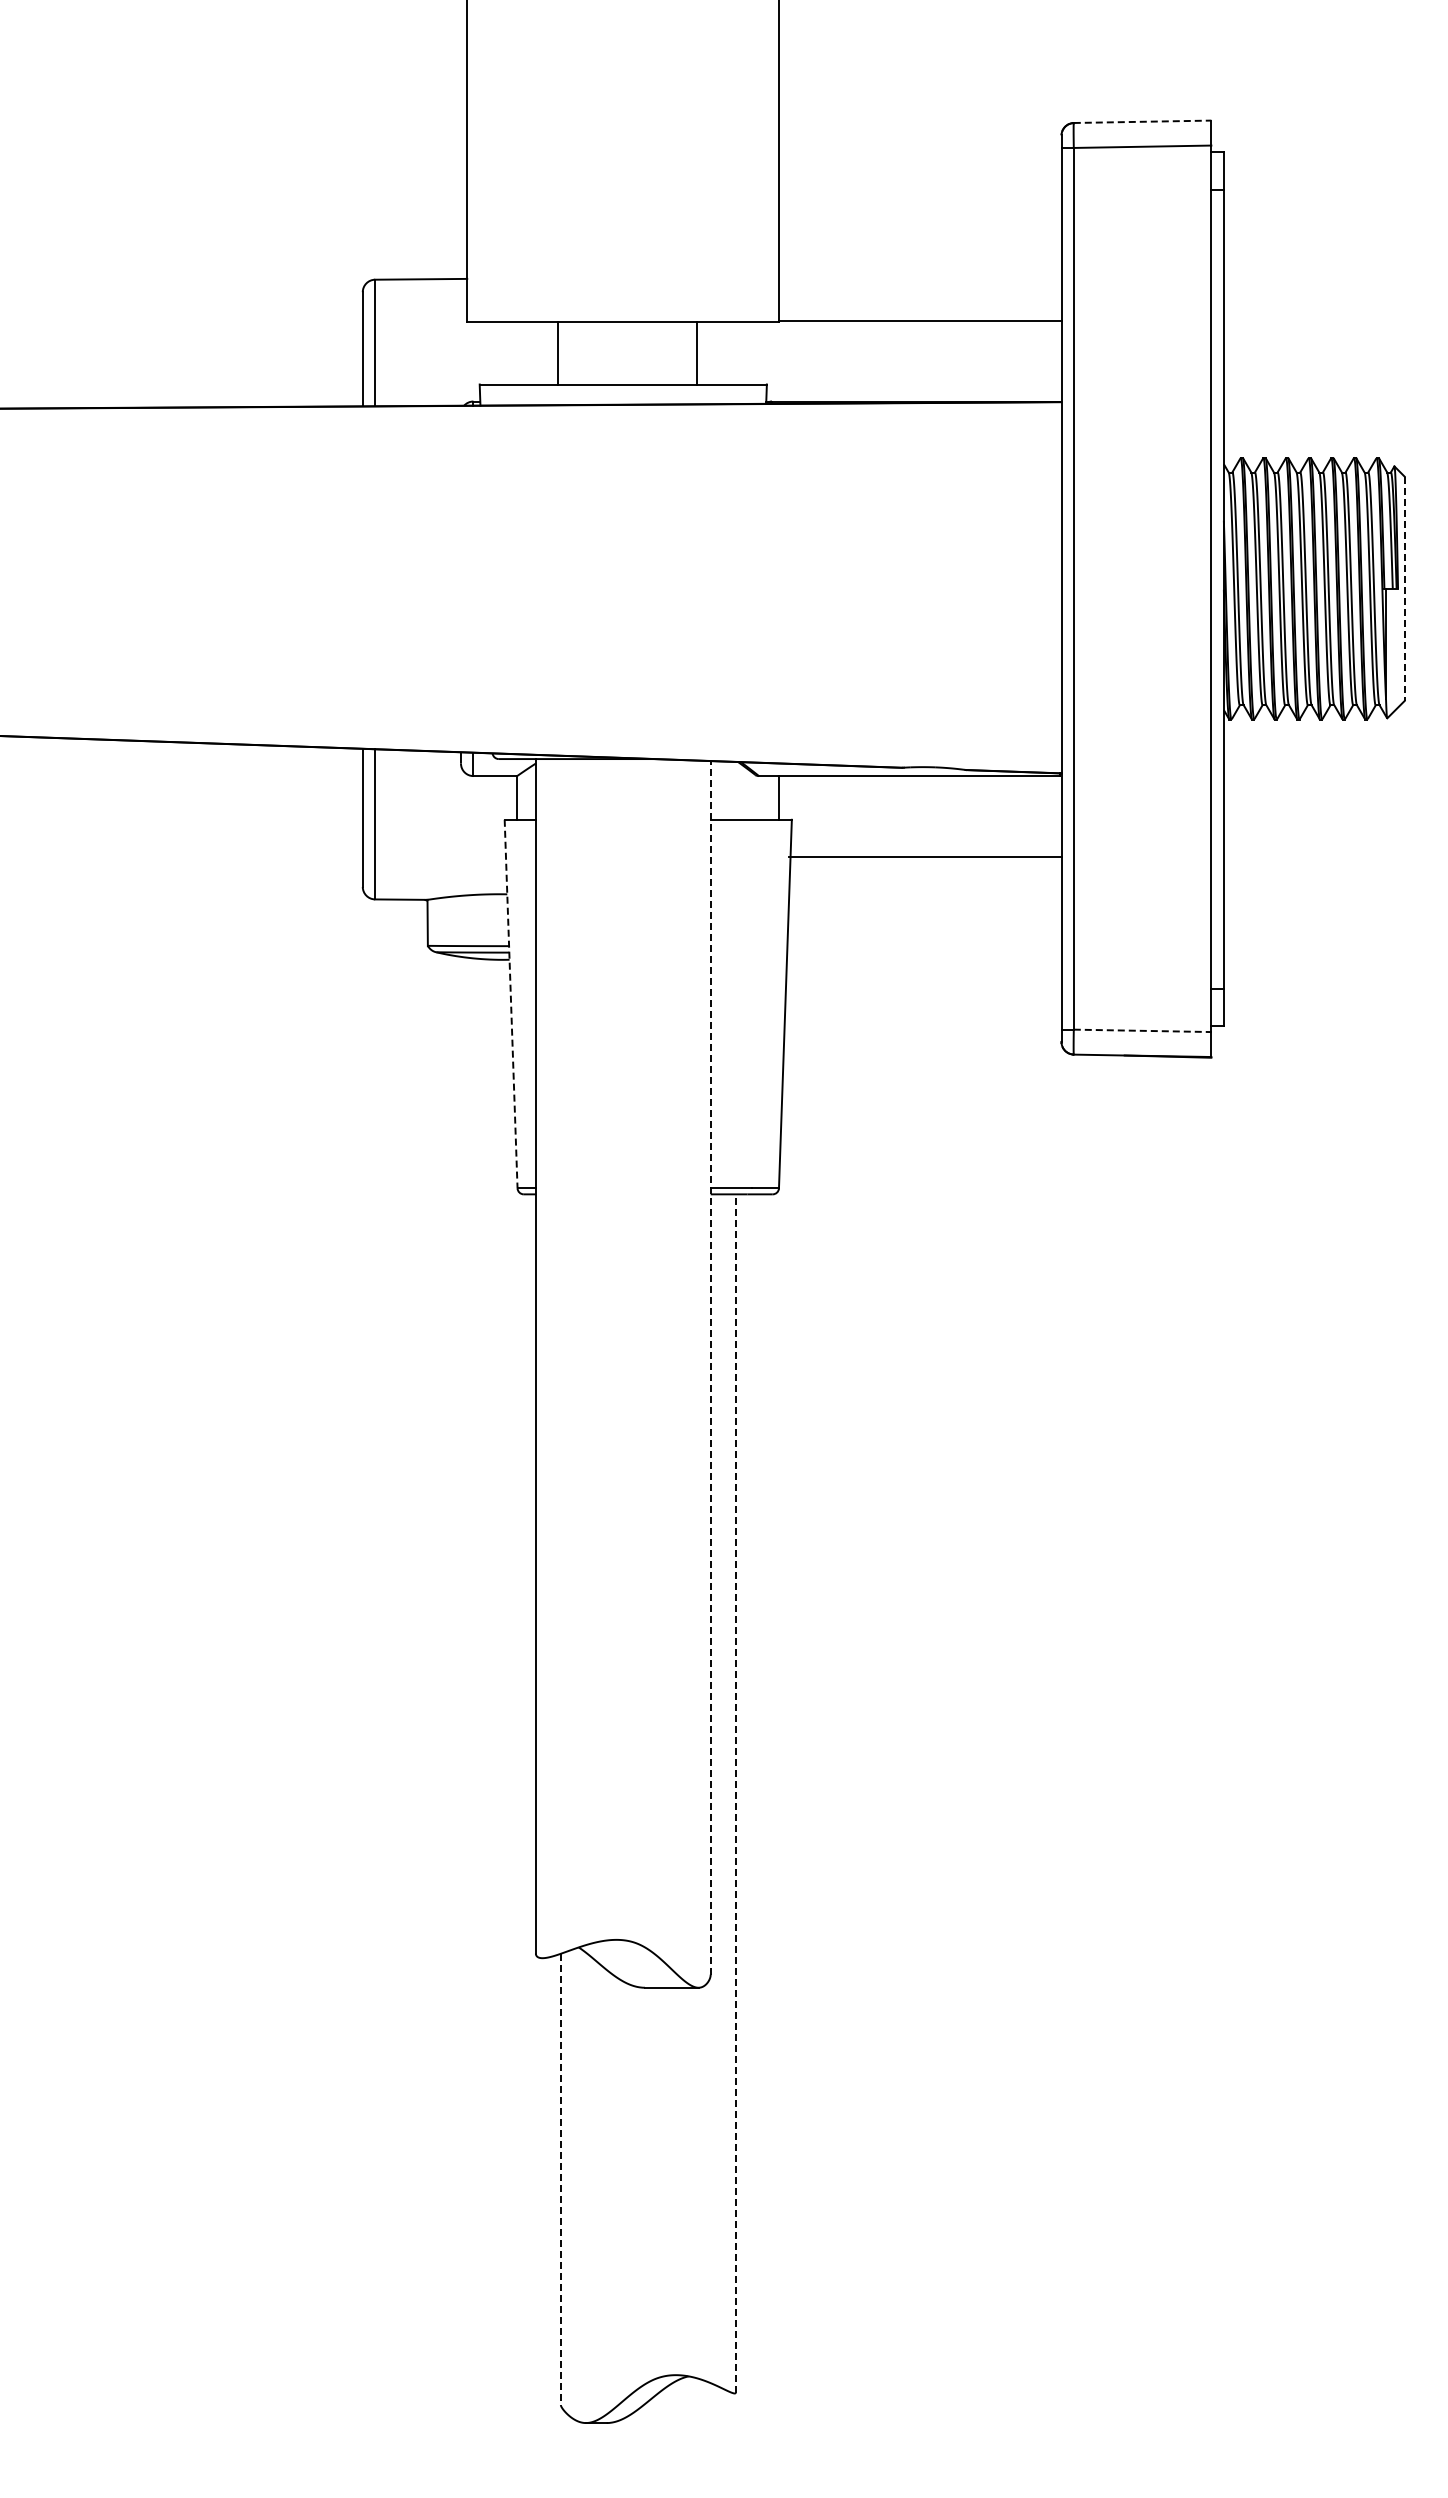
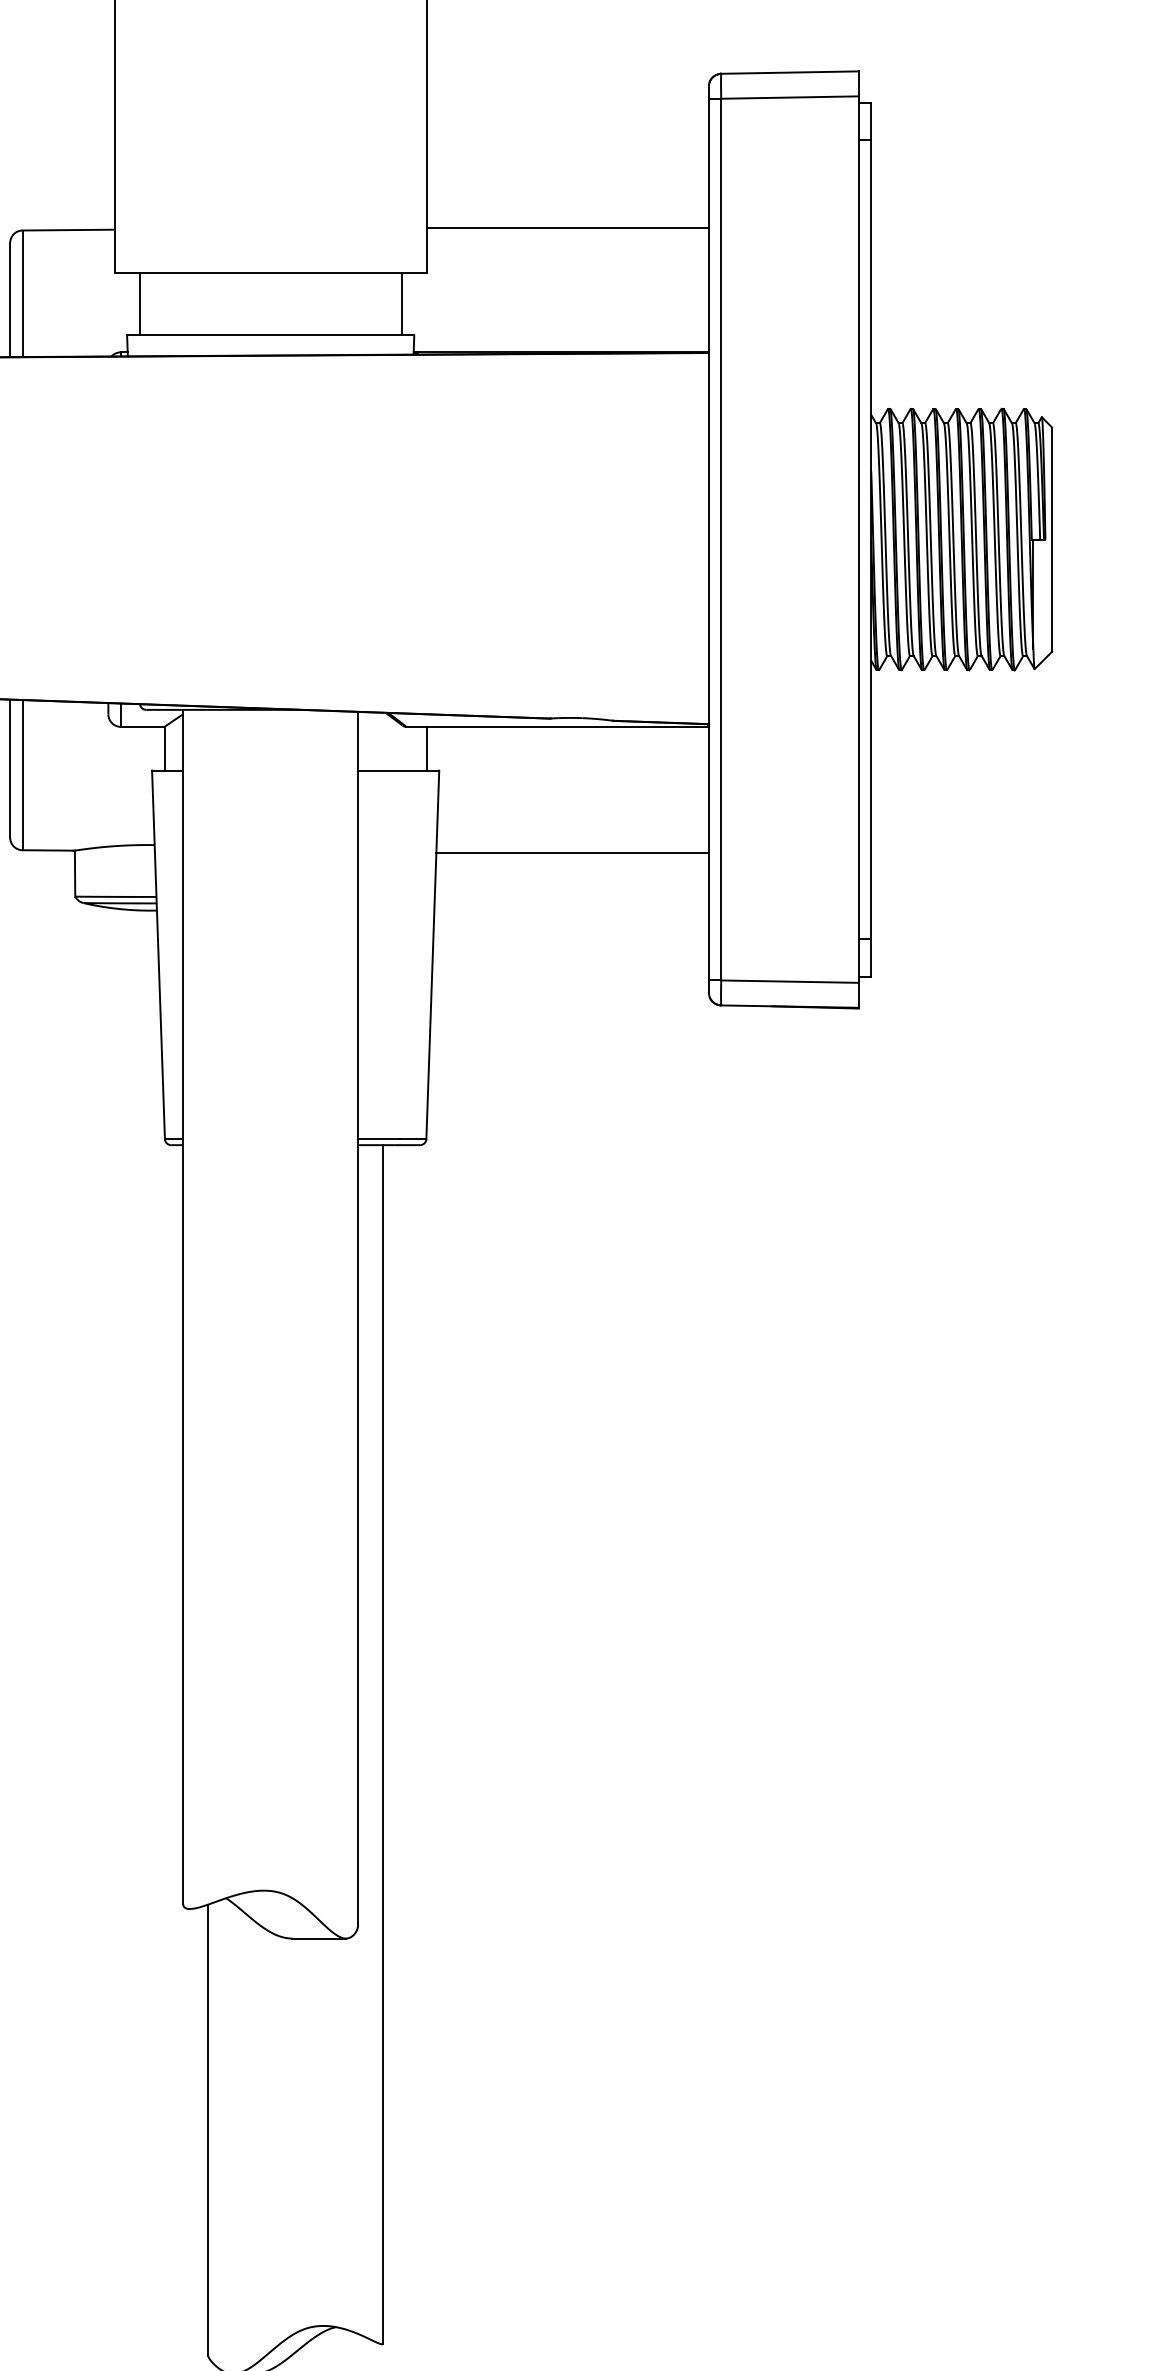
line: (1142, 121) -> (789, 72), dashed -> solid
line: (920, 321) -> (567, 228), moved
line: (558, 353) -> (139, 304), moved
line: (697, 353) -> (401, 304), moved
line: (1404, 589) -> (1051, 540), dashed -> solid
line: (924, 856) -> (571, 852), moved
line: (511, 1004) -> (158, 955), dashed -> solid
line: (1142, 1030) -> (789, 981), dashed -> solid
line: (710, 1367) -> (357, 1318), dashed -> solid
line: (735, 1793) -> (382, 1744), dashed -> solid
line: (560, 2179) -> (207, 2130), dashed -> solid

